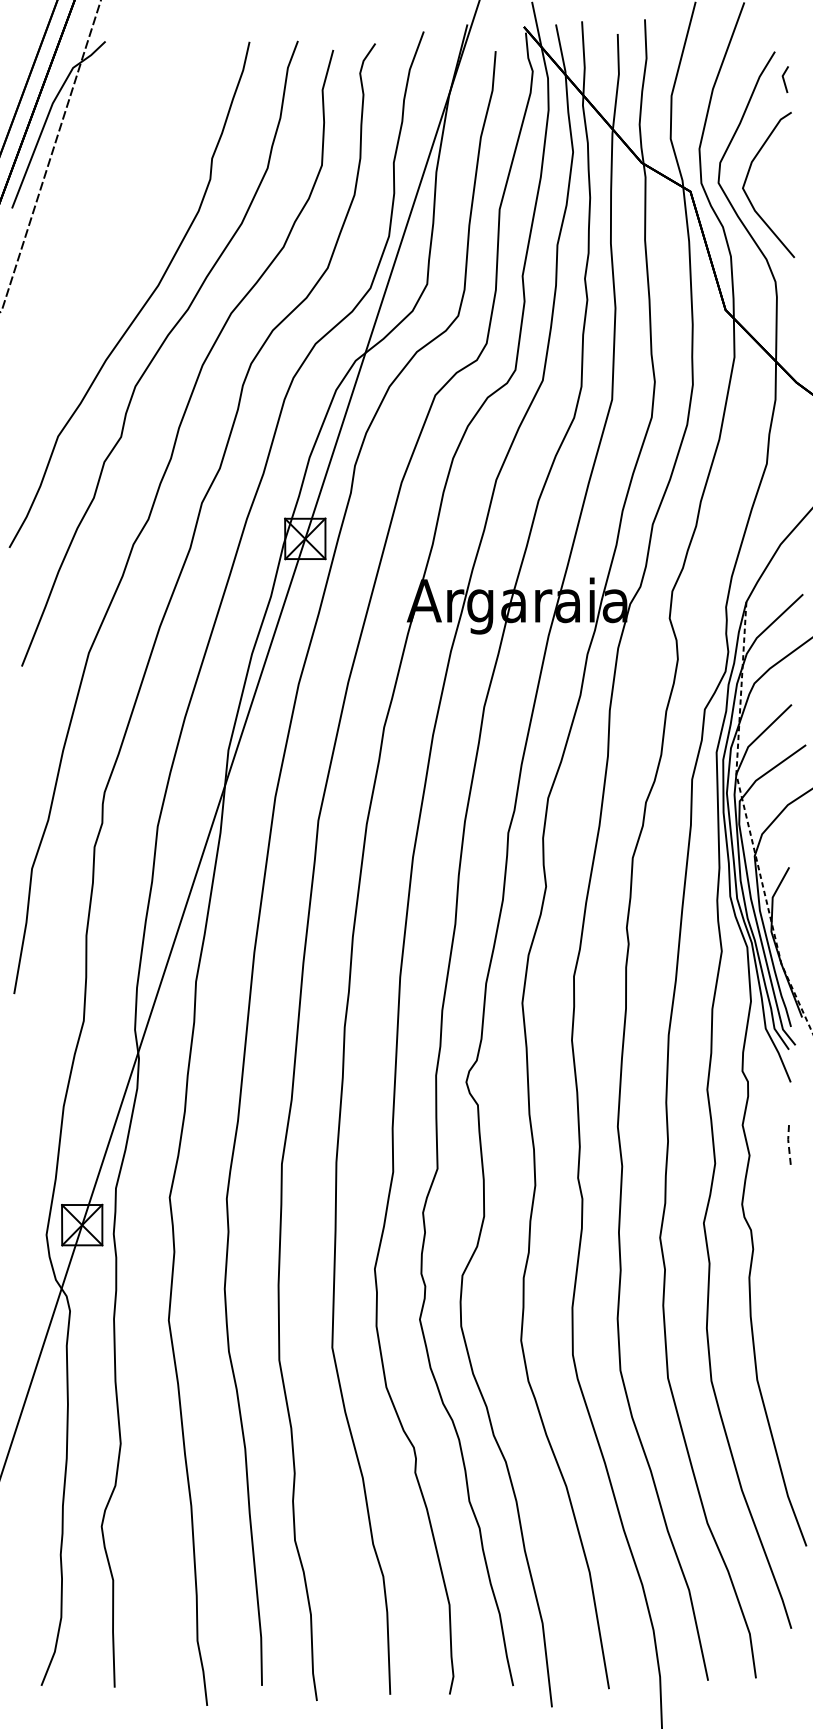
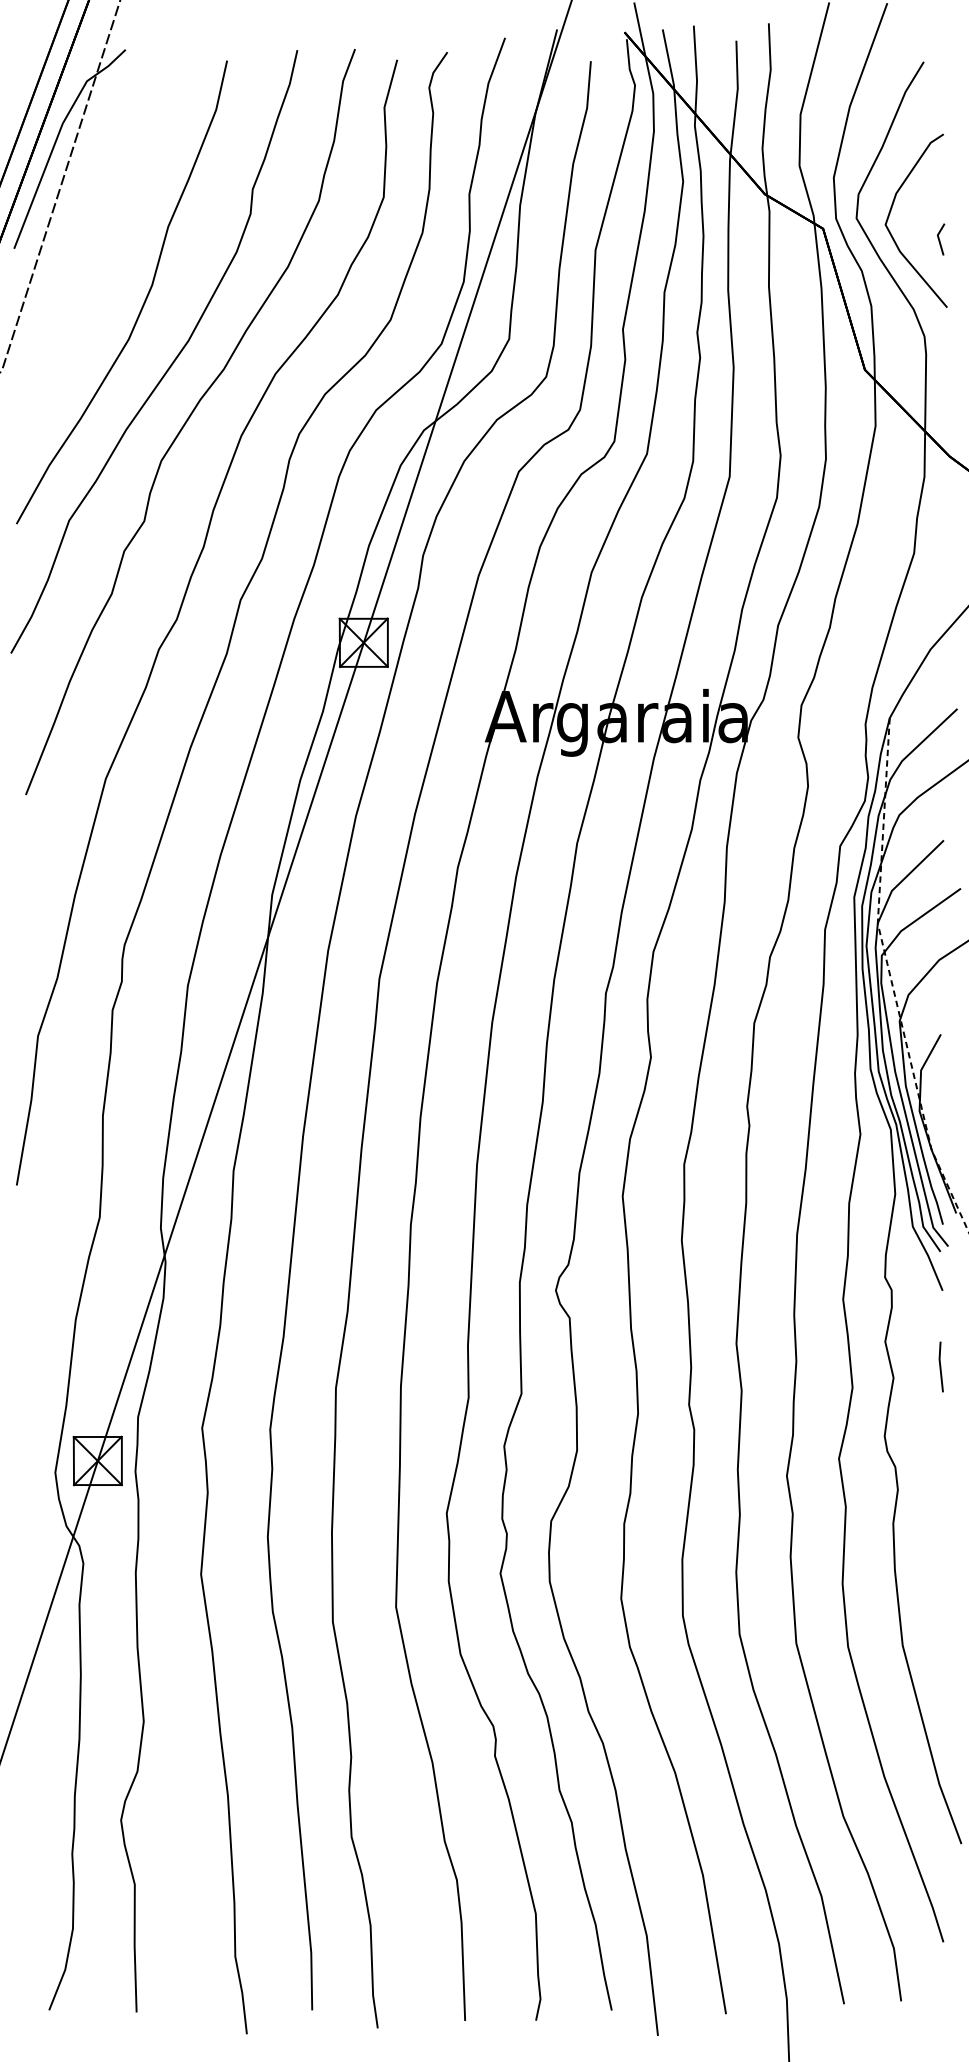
line: (784, 79) -> (939, 239), moved
curve: (121, 250) -> (144, 298), added
line: (788, 1145) -> (939, 1366), dashed -> solid

